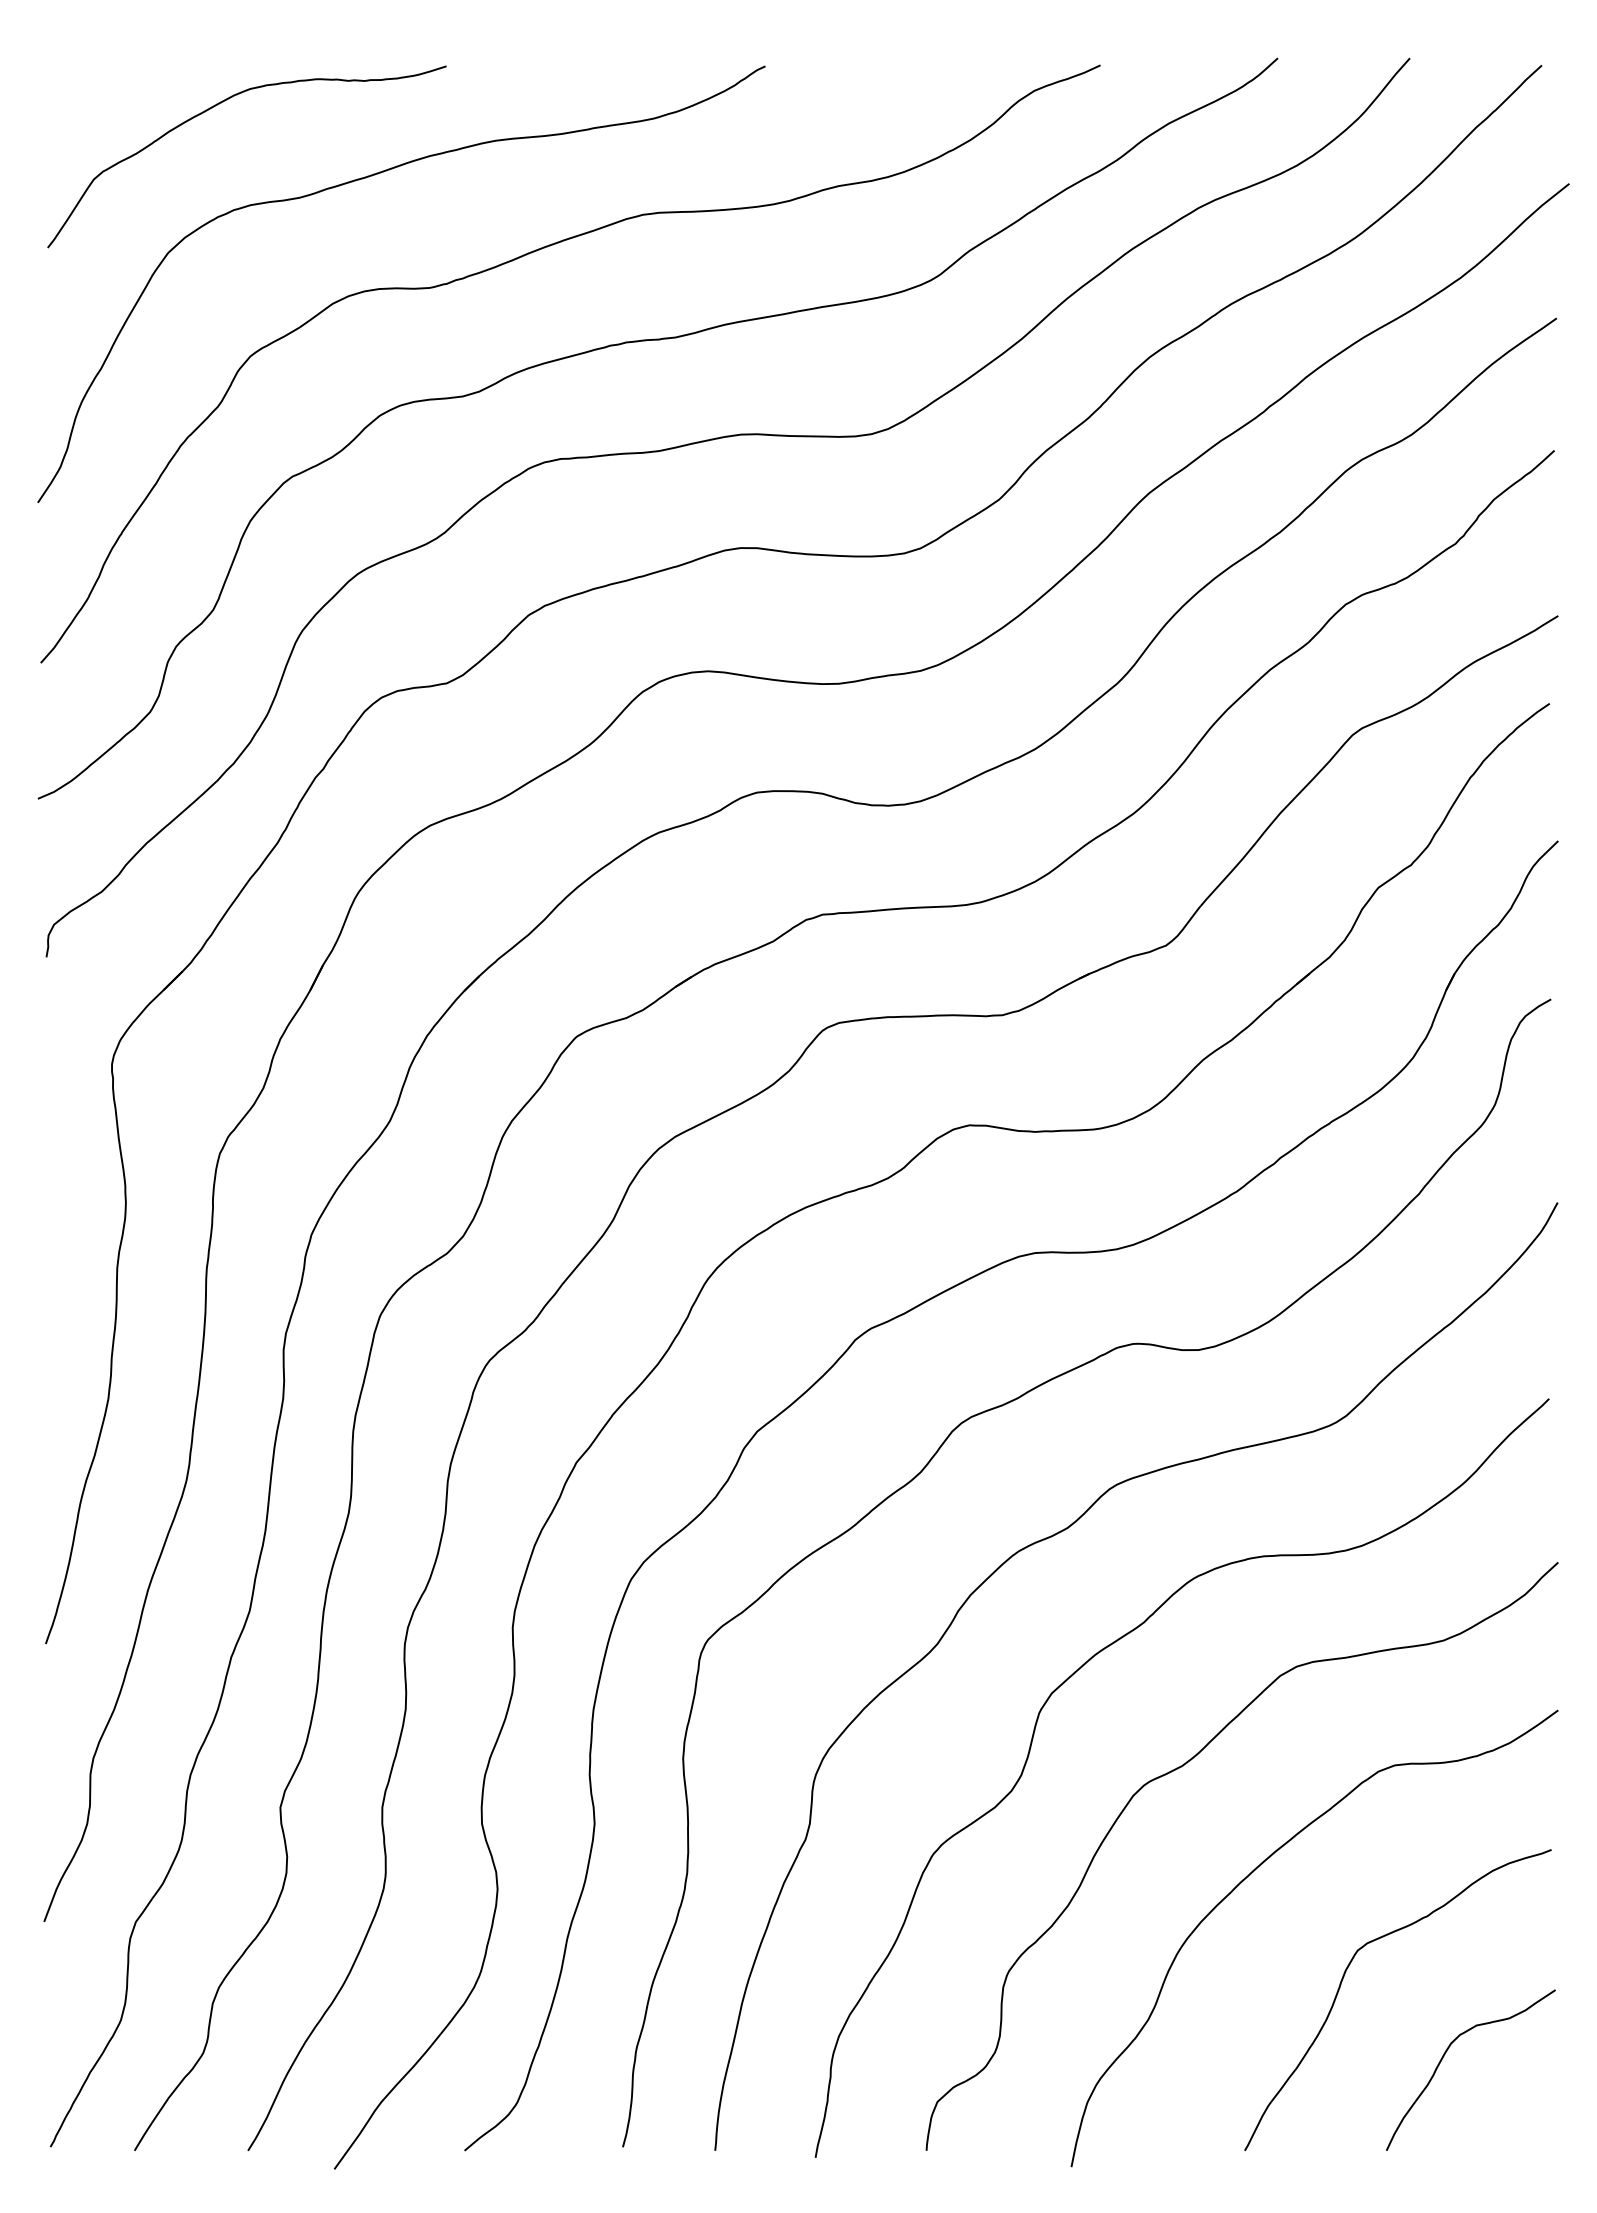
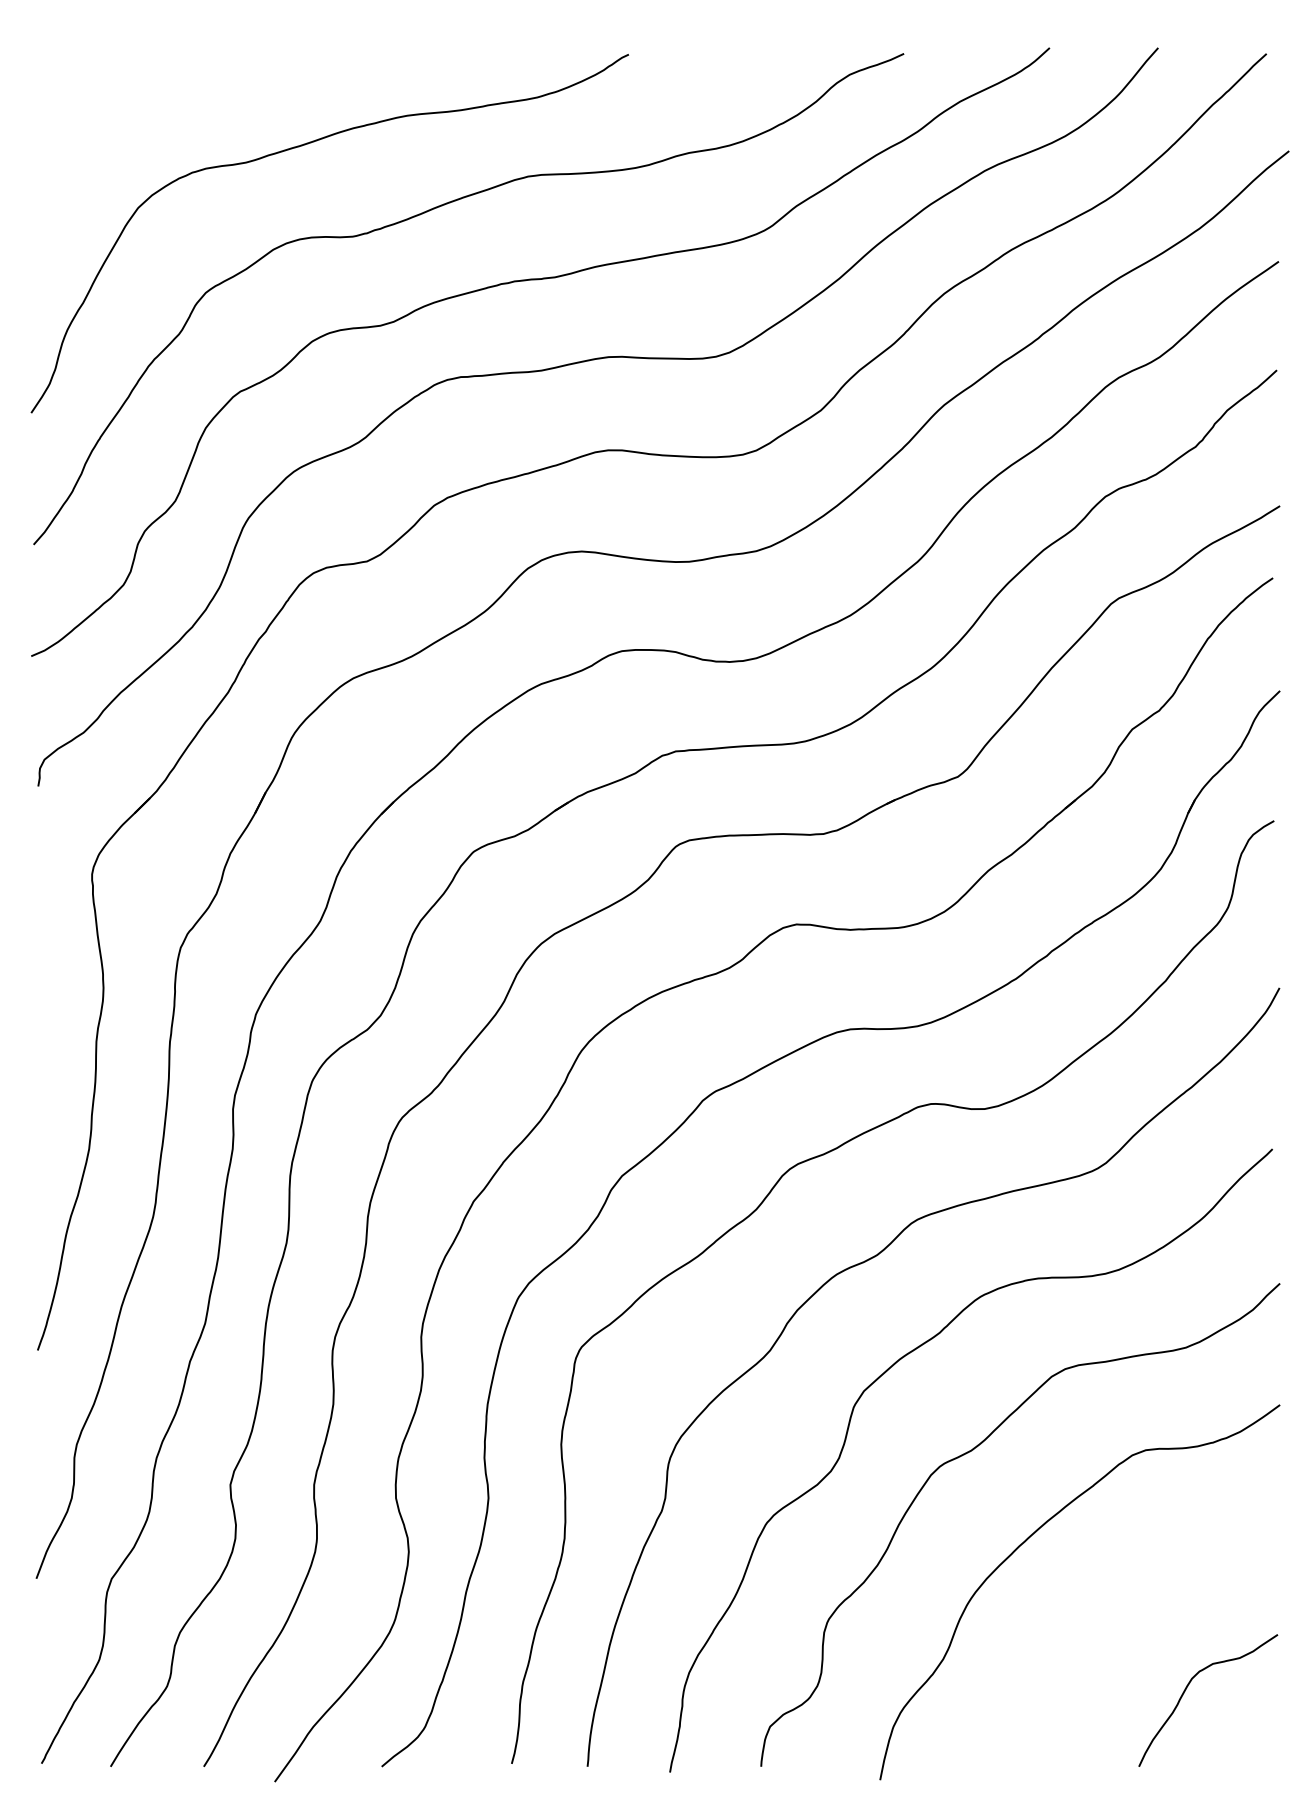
curve: (214, 107) -> (176, 88), removed
curve: (1342, 1982) -> (1102, 1628), removed

